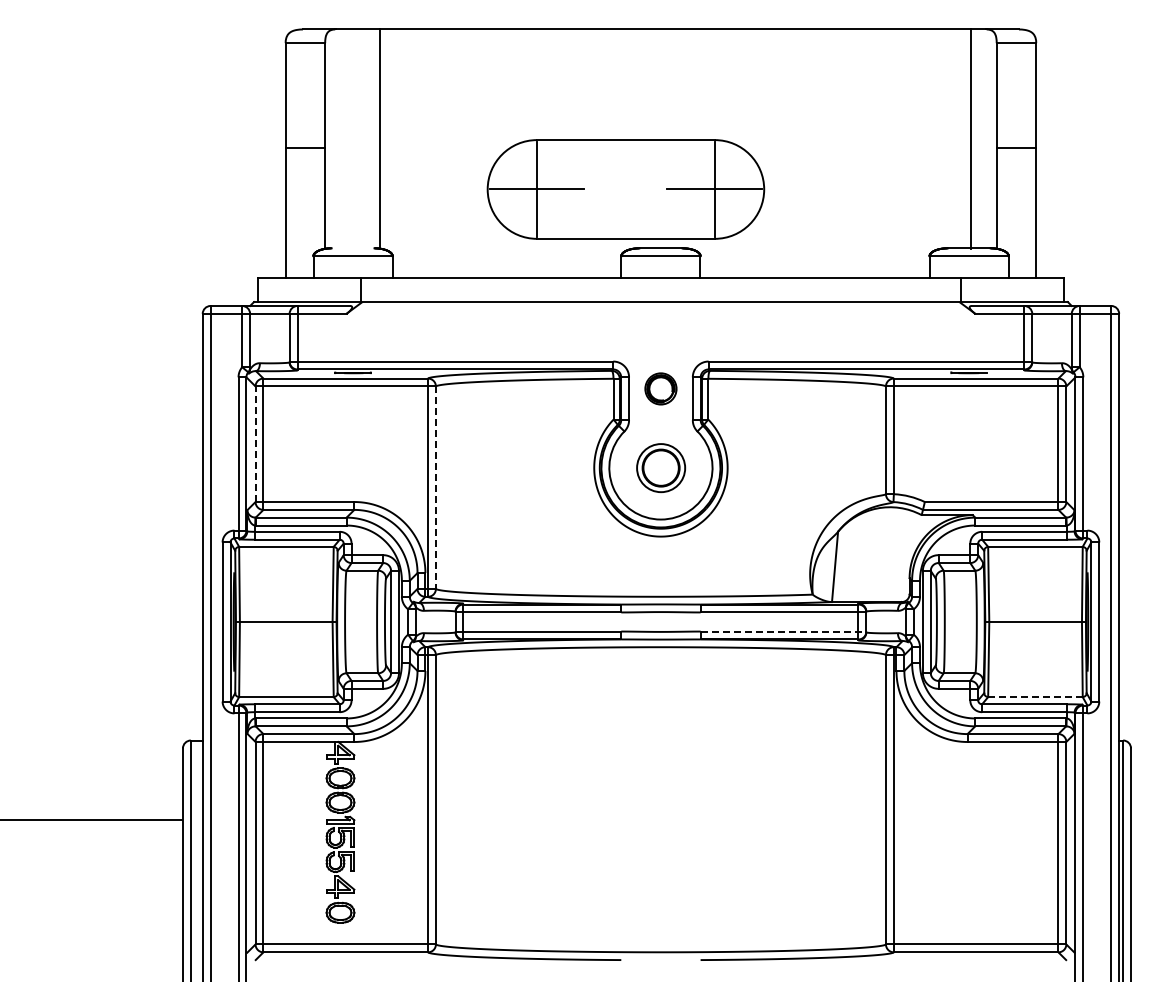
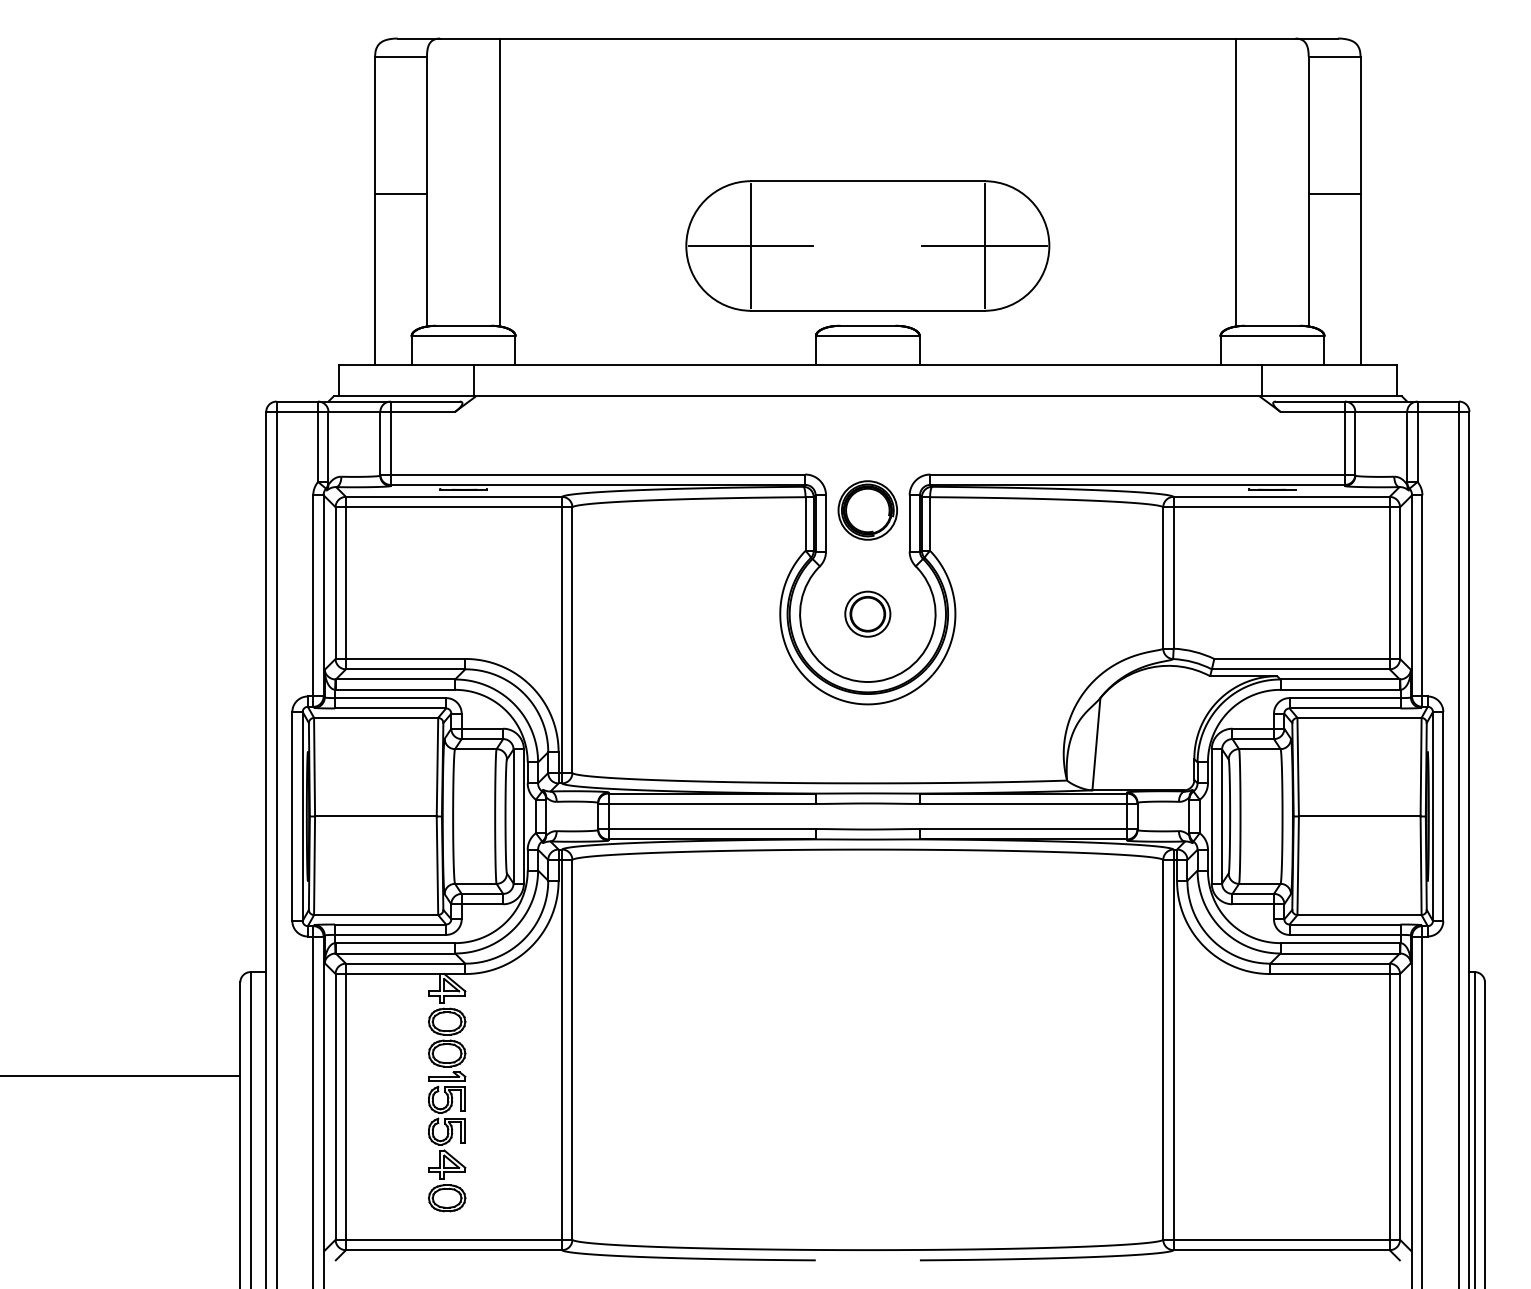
line: (971, 138) -> (1236, 181), moved
part: (625, 189) -> (867, 246), moved
line: (352, 248) -> (462, 326), added
part: (660, 388) -> (867, 509), size x1.43
line: (255, 444) -> (335, 583), dashed -> solid
part: (660, 467) -> (867, 613), size x0.71
line: (435, 488) -> (571, 641), dashed -> solid
line: (783, 631) -> (1028, 828), dashed -> solid
line: (1034, 697) -> (1358, 915), dashed -> solid

